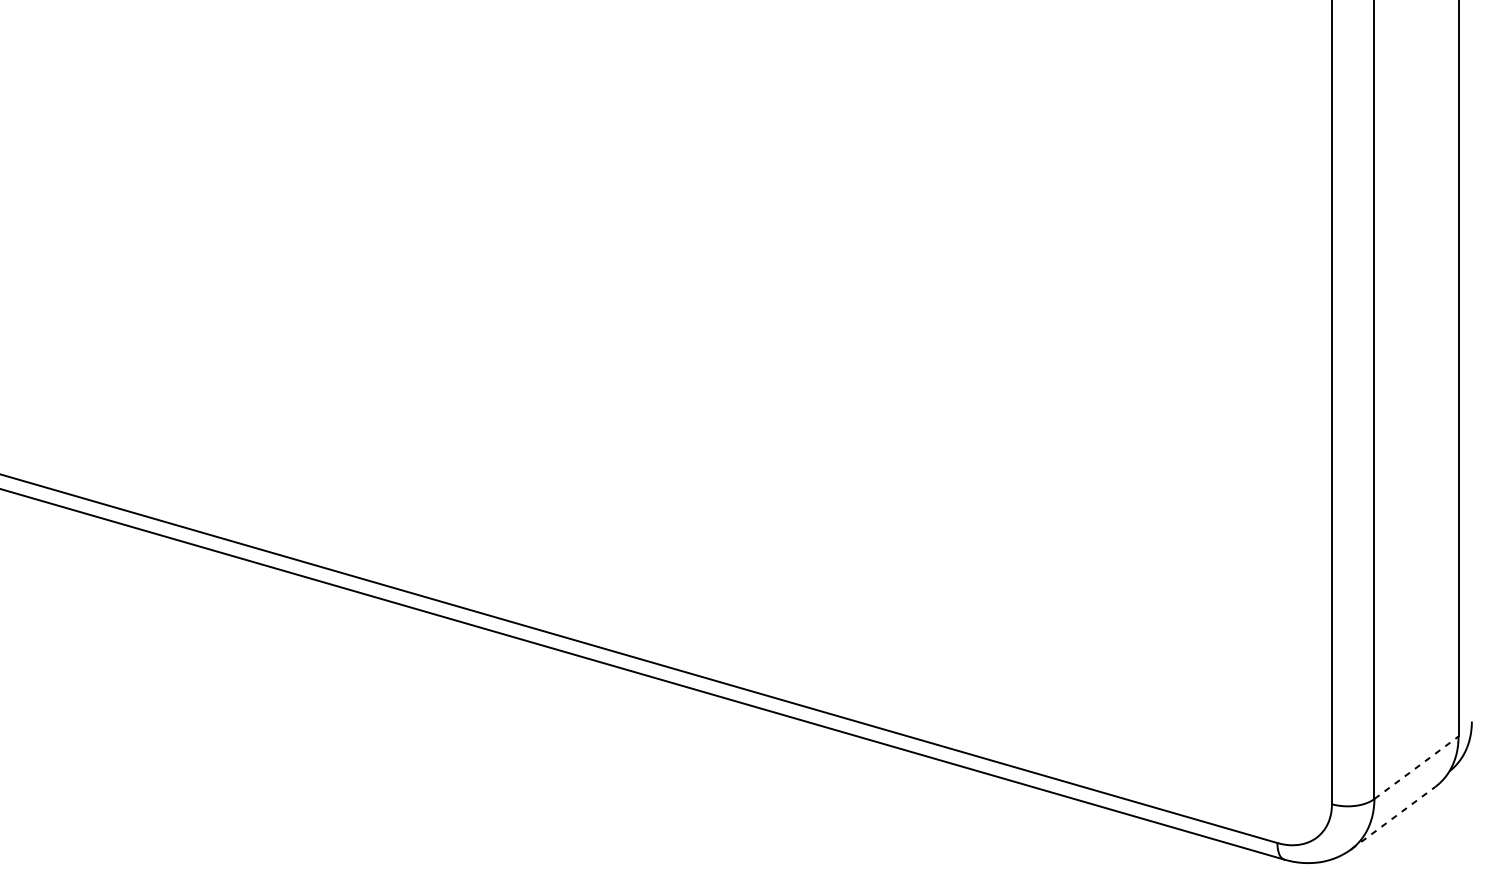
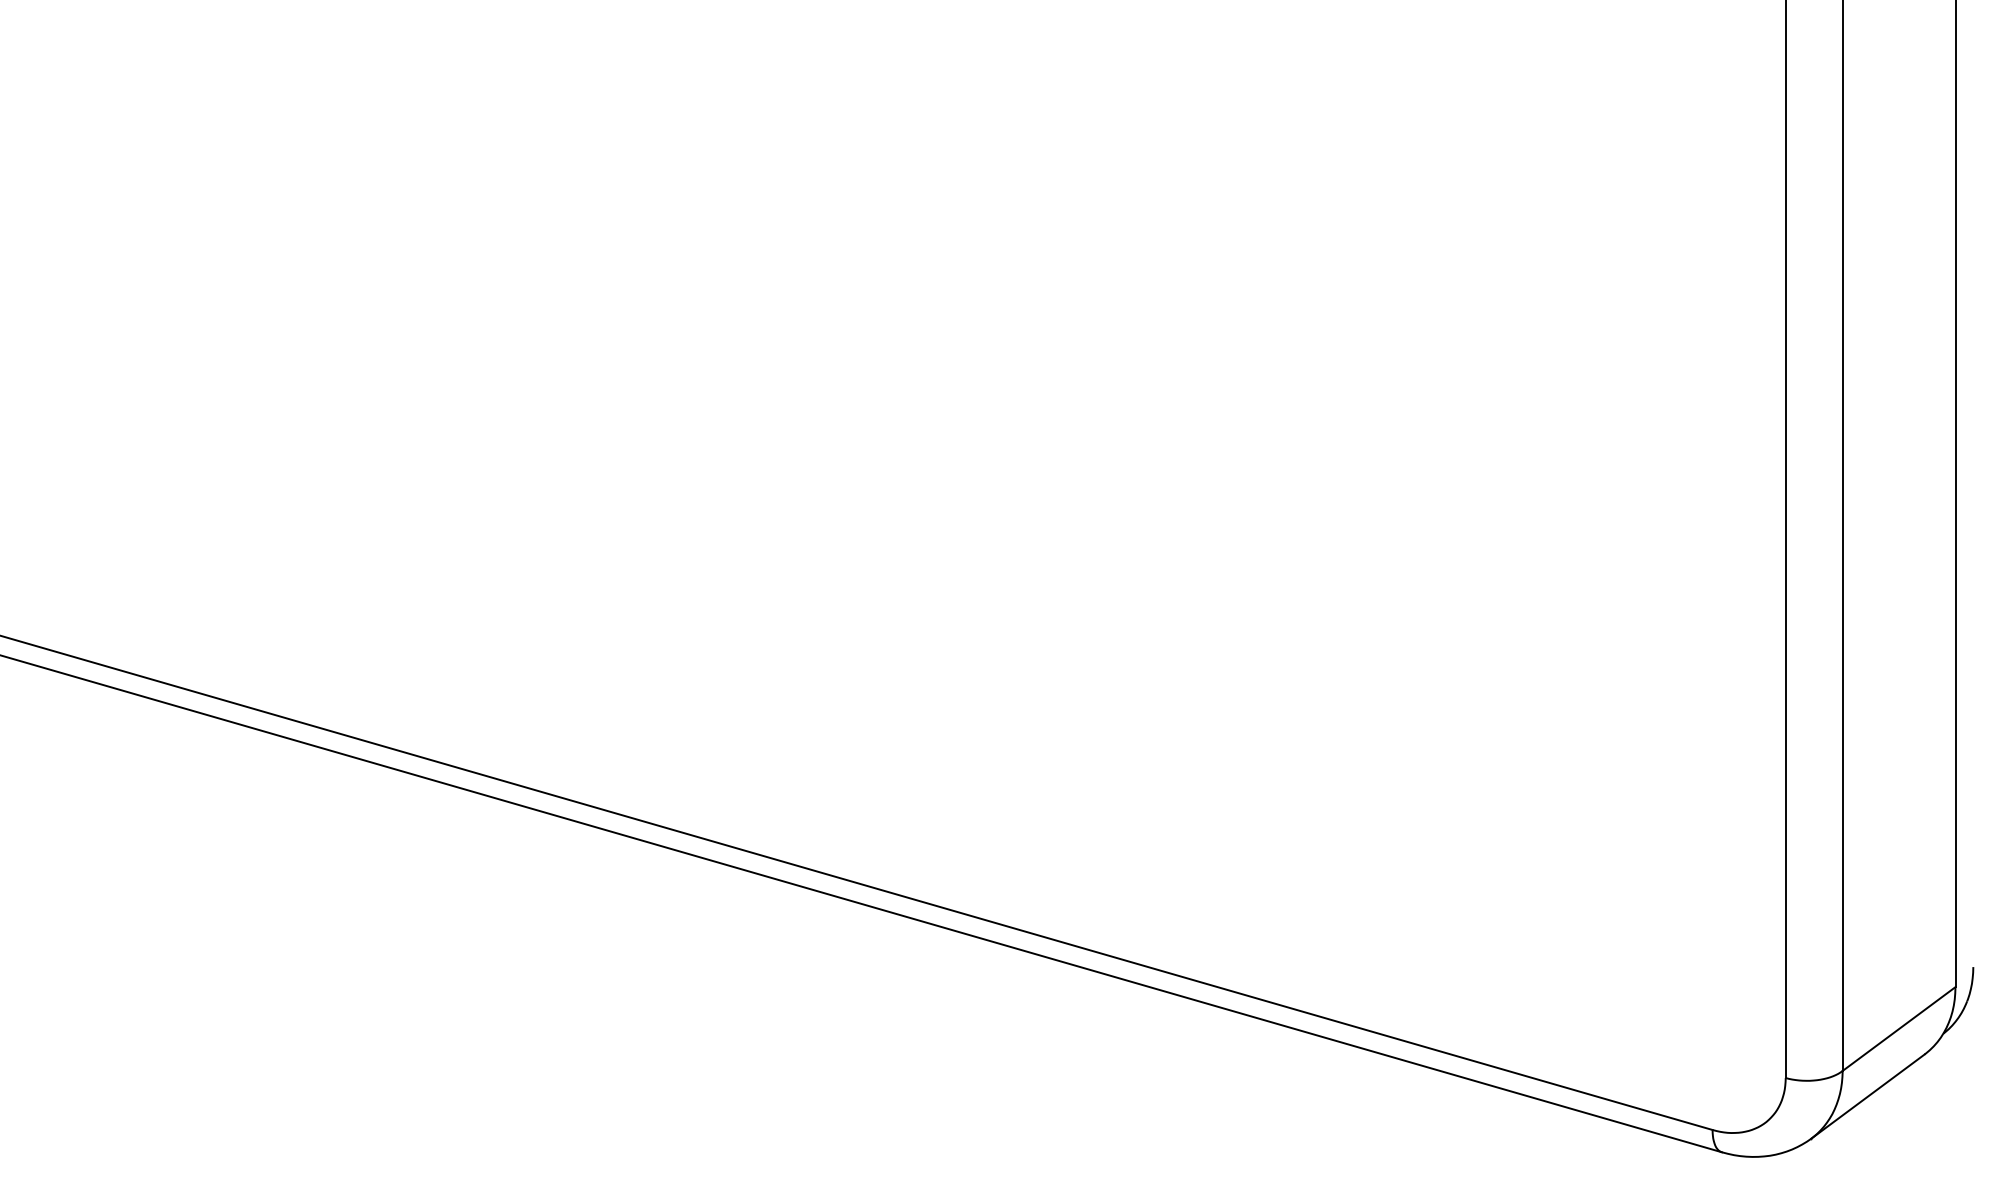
line: (1416, 767) -> (1899, 1028), dashed -> solid
line: (1393, 818) -> (1868, 1096), dashed -> solid

